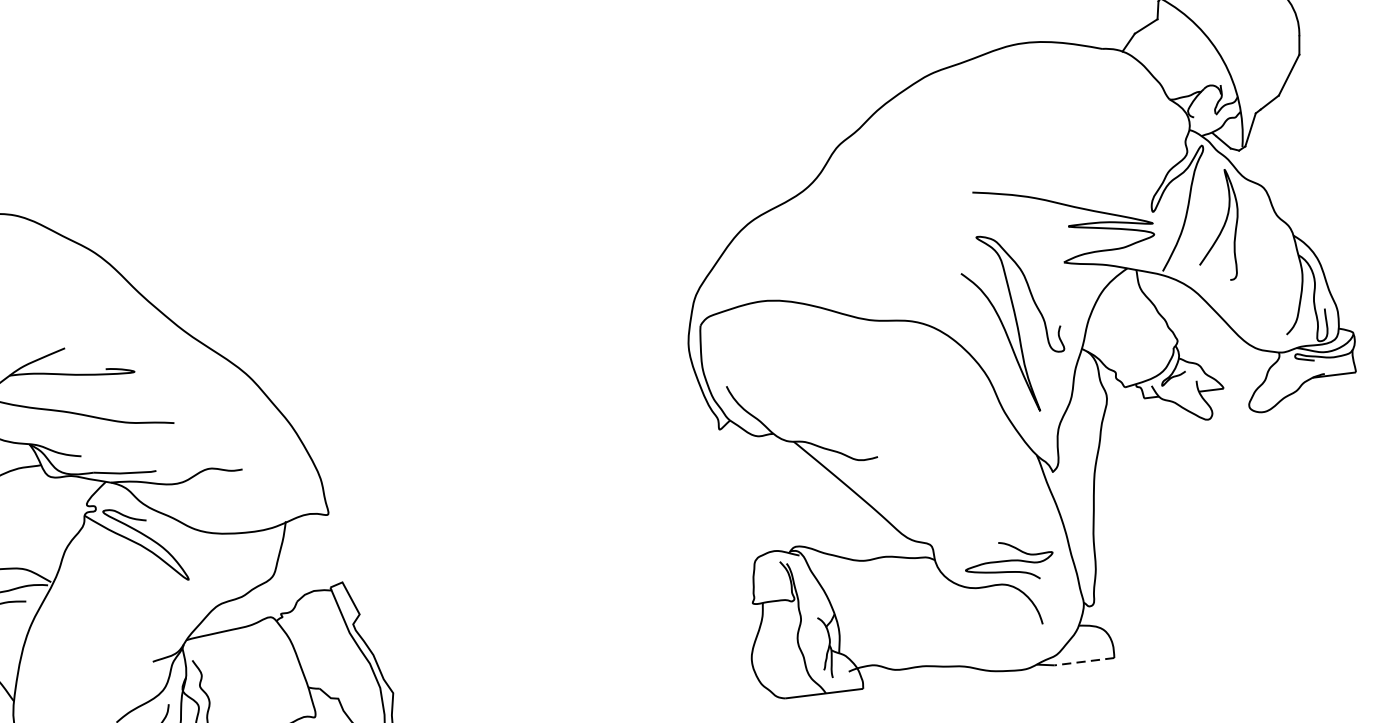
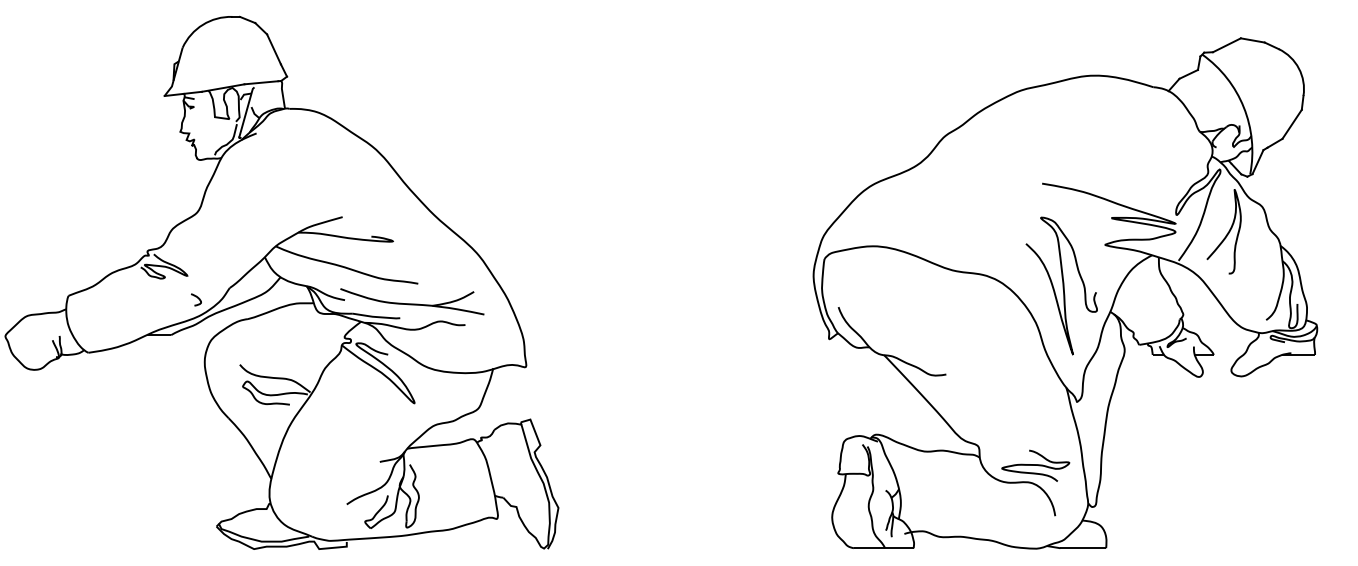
part: (169, 447) -> (412, 301), added
line: (1084, 661) -> (1083, 548), dashed -> solid

